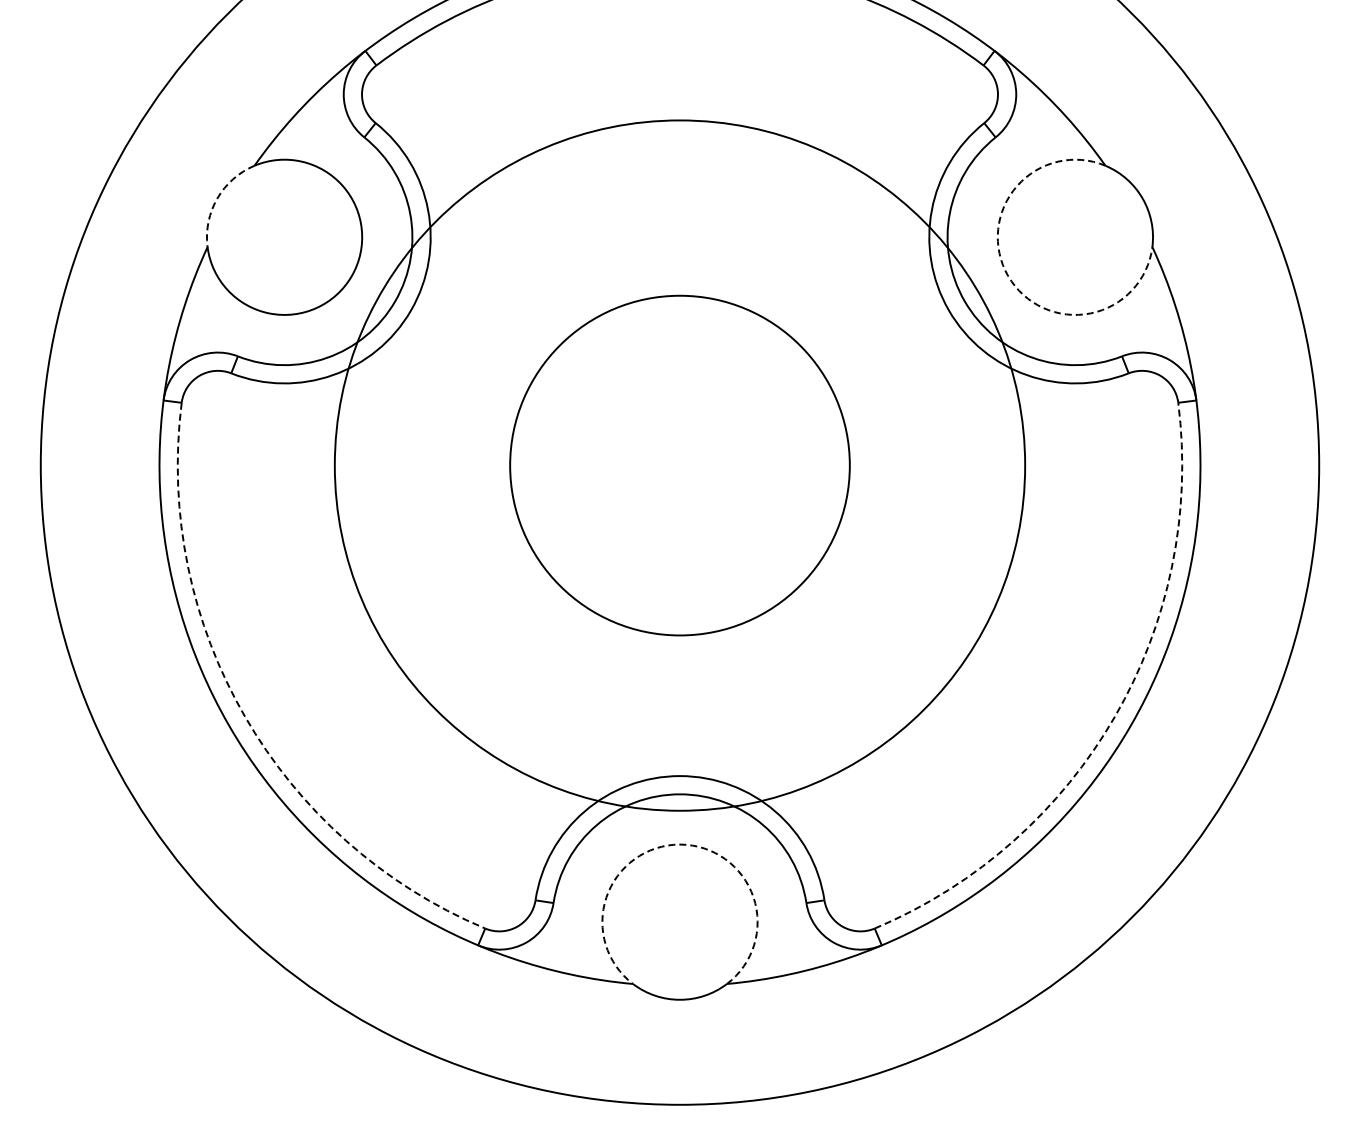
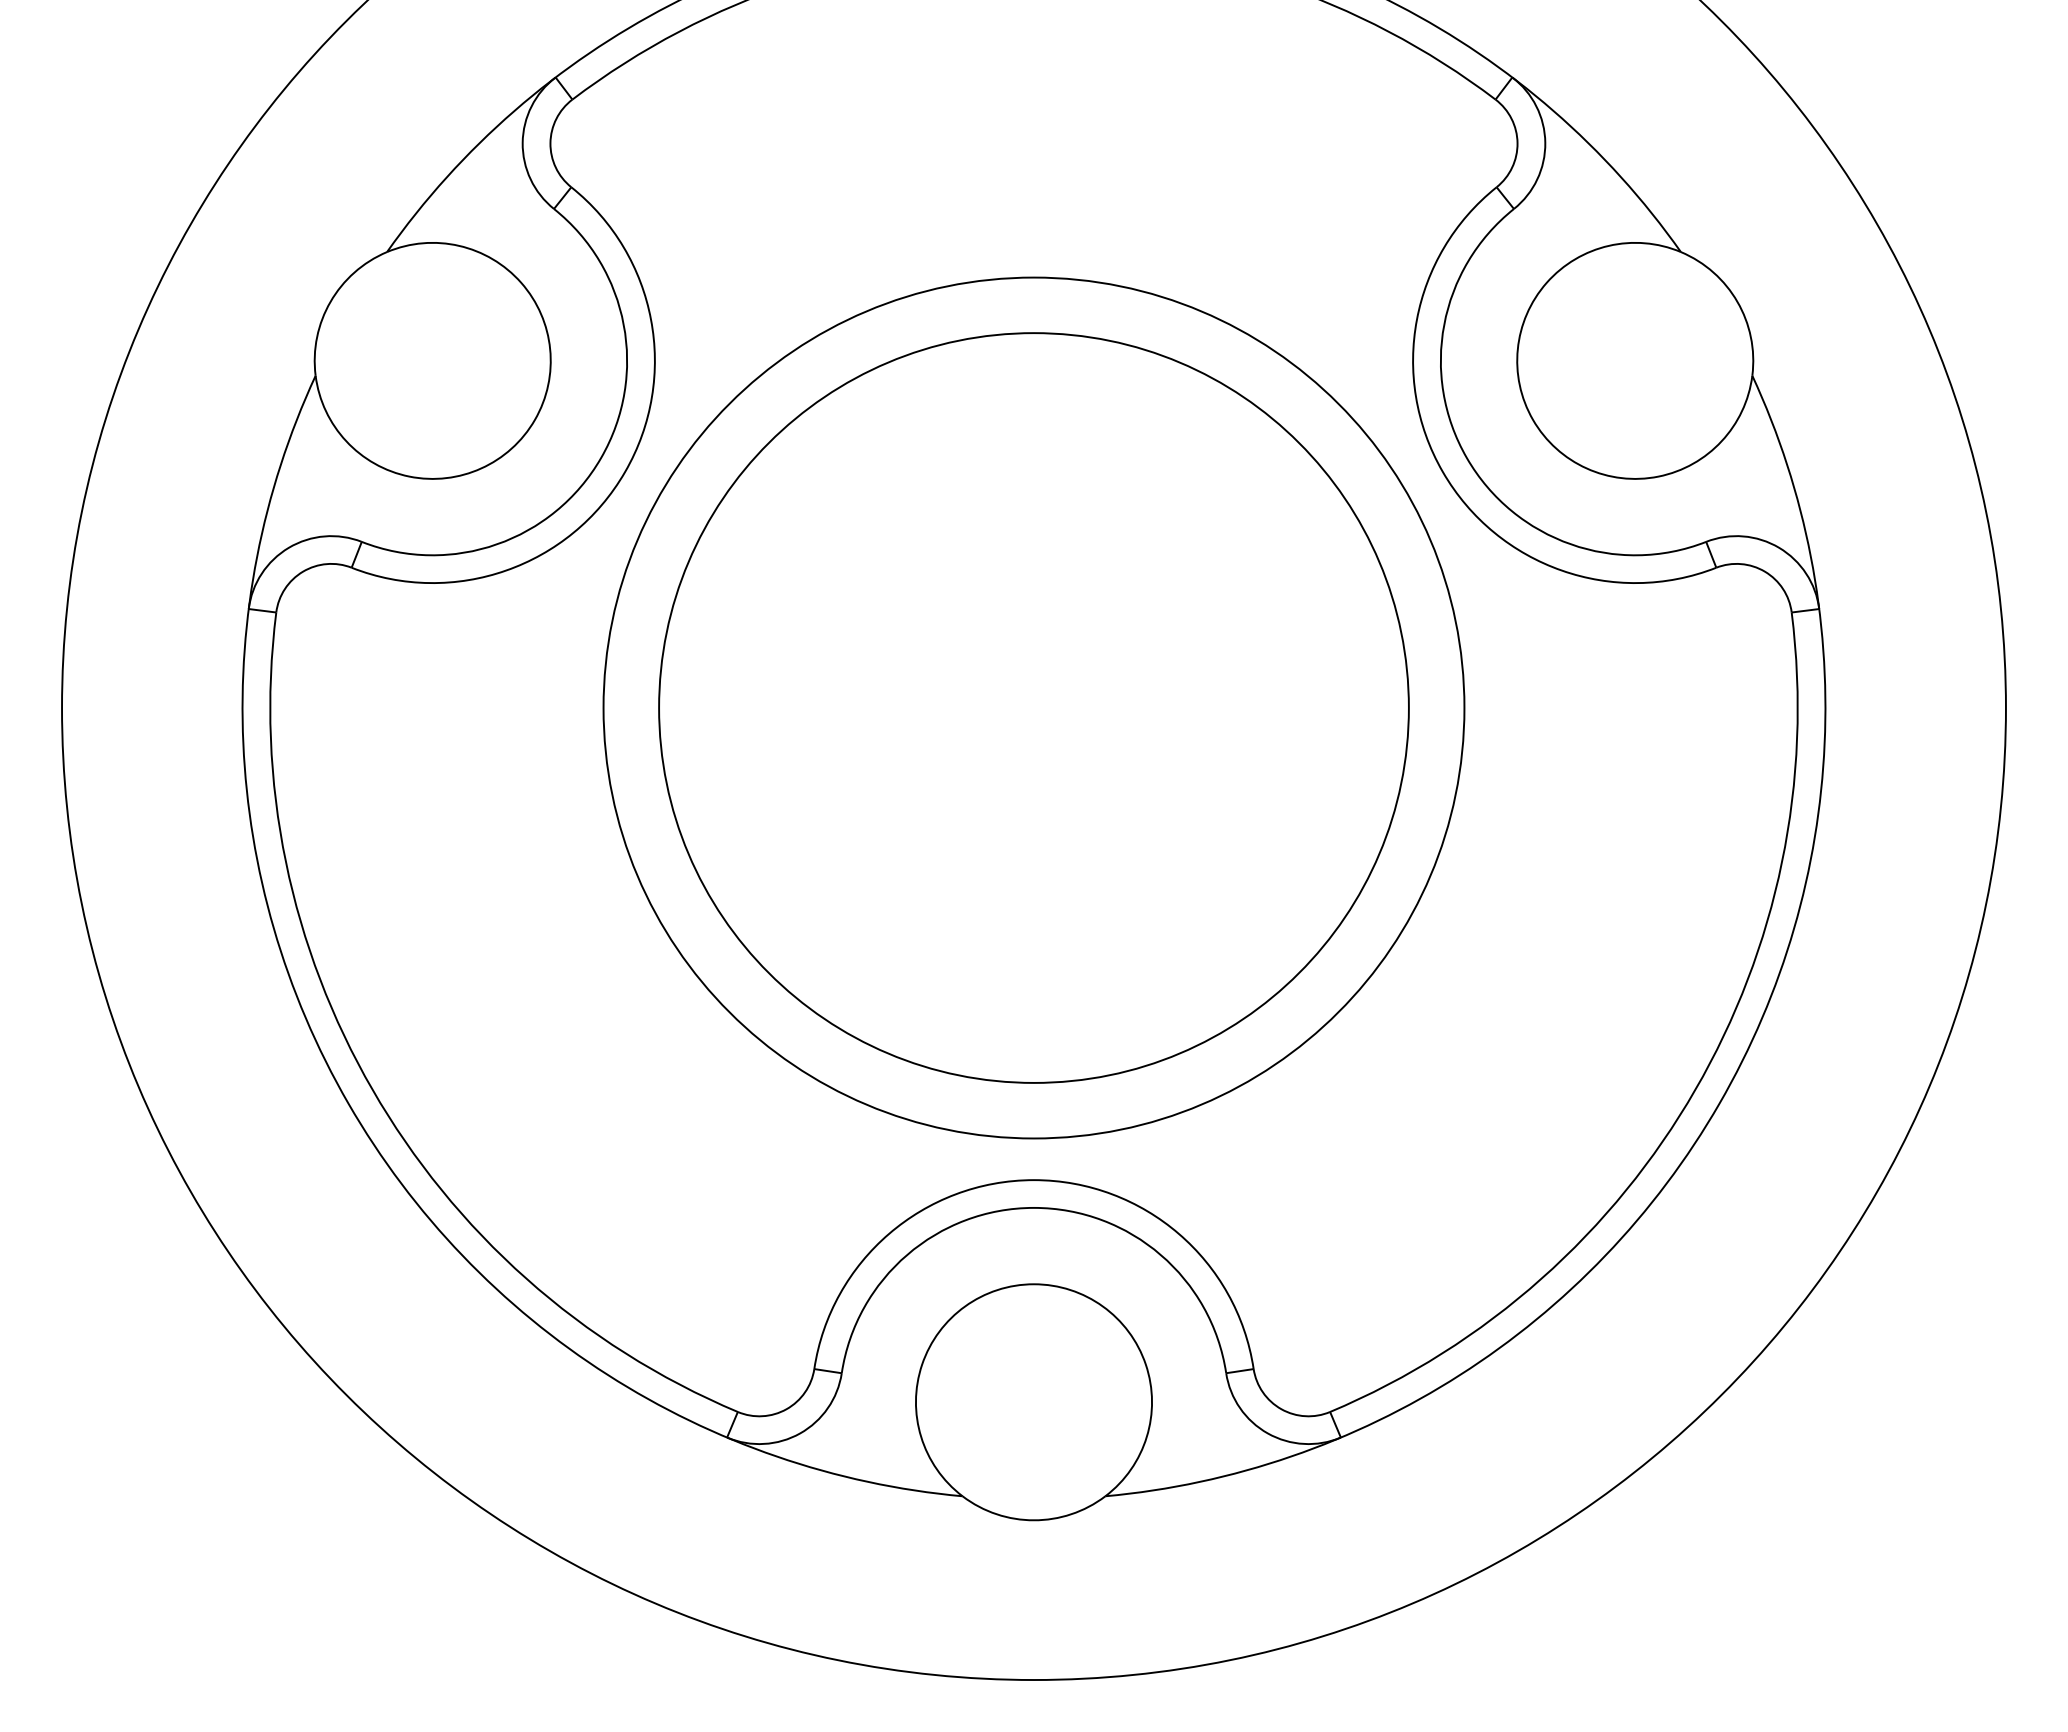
arc: (217, 198) -> (330, 301), dashed -> solid
arc: (1008, 276) -> (1533, 420), dashed -> solid
circle: (679, 465) -> (1033, 707), size x0.71
circle: (679, 465) -> (1033, 707), size x1.67
arc: (245, 716) -> (373, 1089), dashed -> solid
arc: (1114, 716) -> (1694, 1089), dashed -> solid
arc: (680, 844) -> (1034, 1284), dashed -> solid

